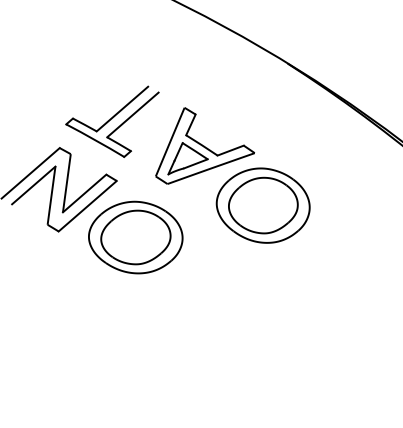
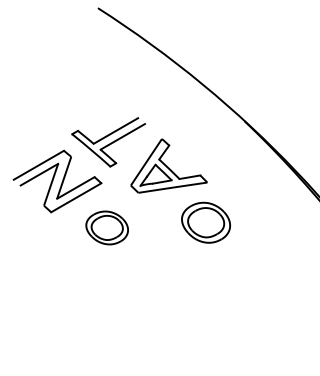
part: (262, 205) -> (205, 222), size x0.7
part: (134, 237) -> (106, 227), size x0.6

